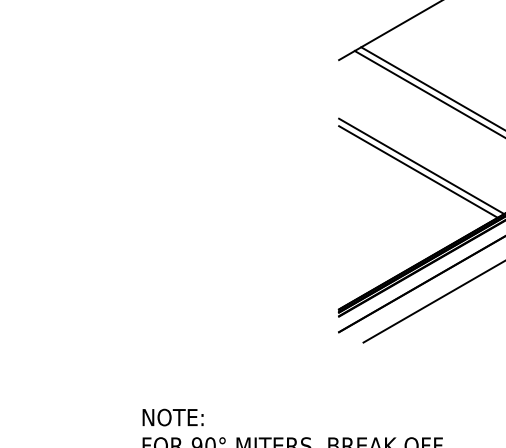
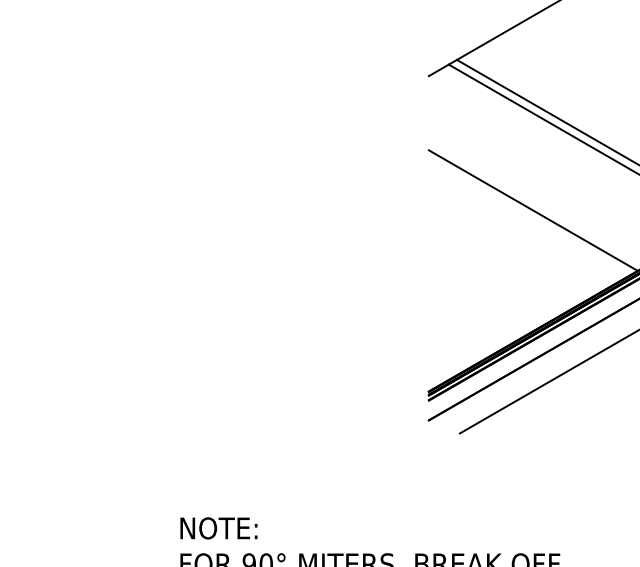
line: (418, 171) -> (529, 217), removed

